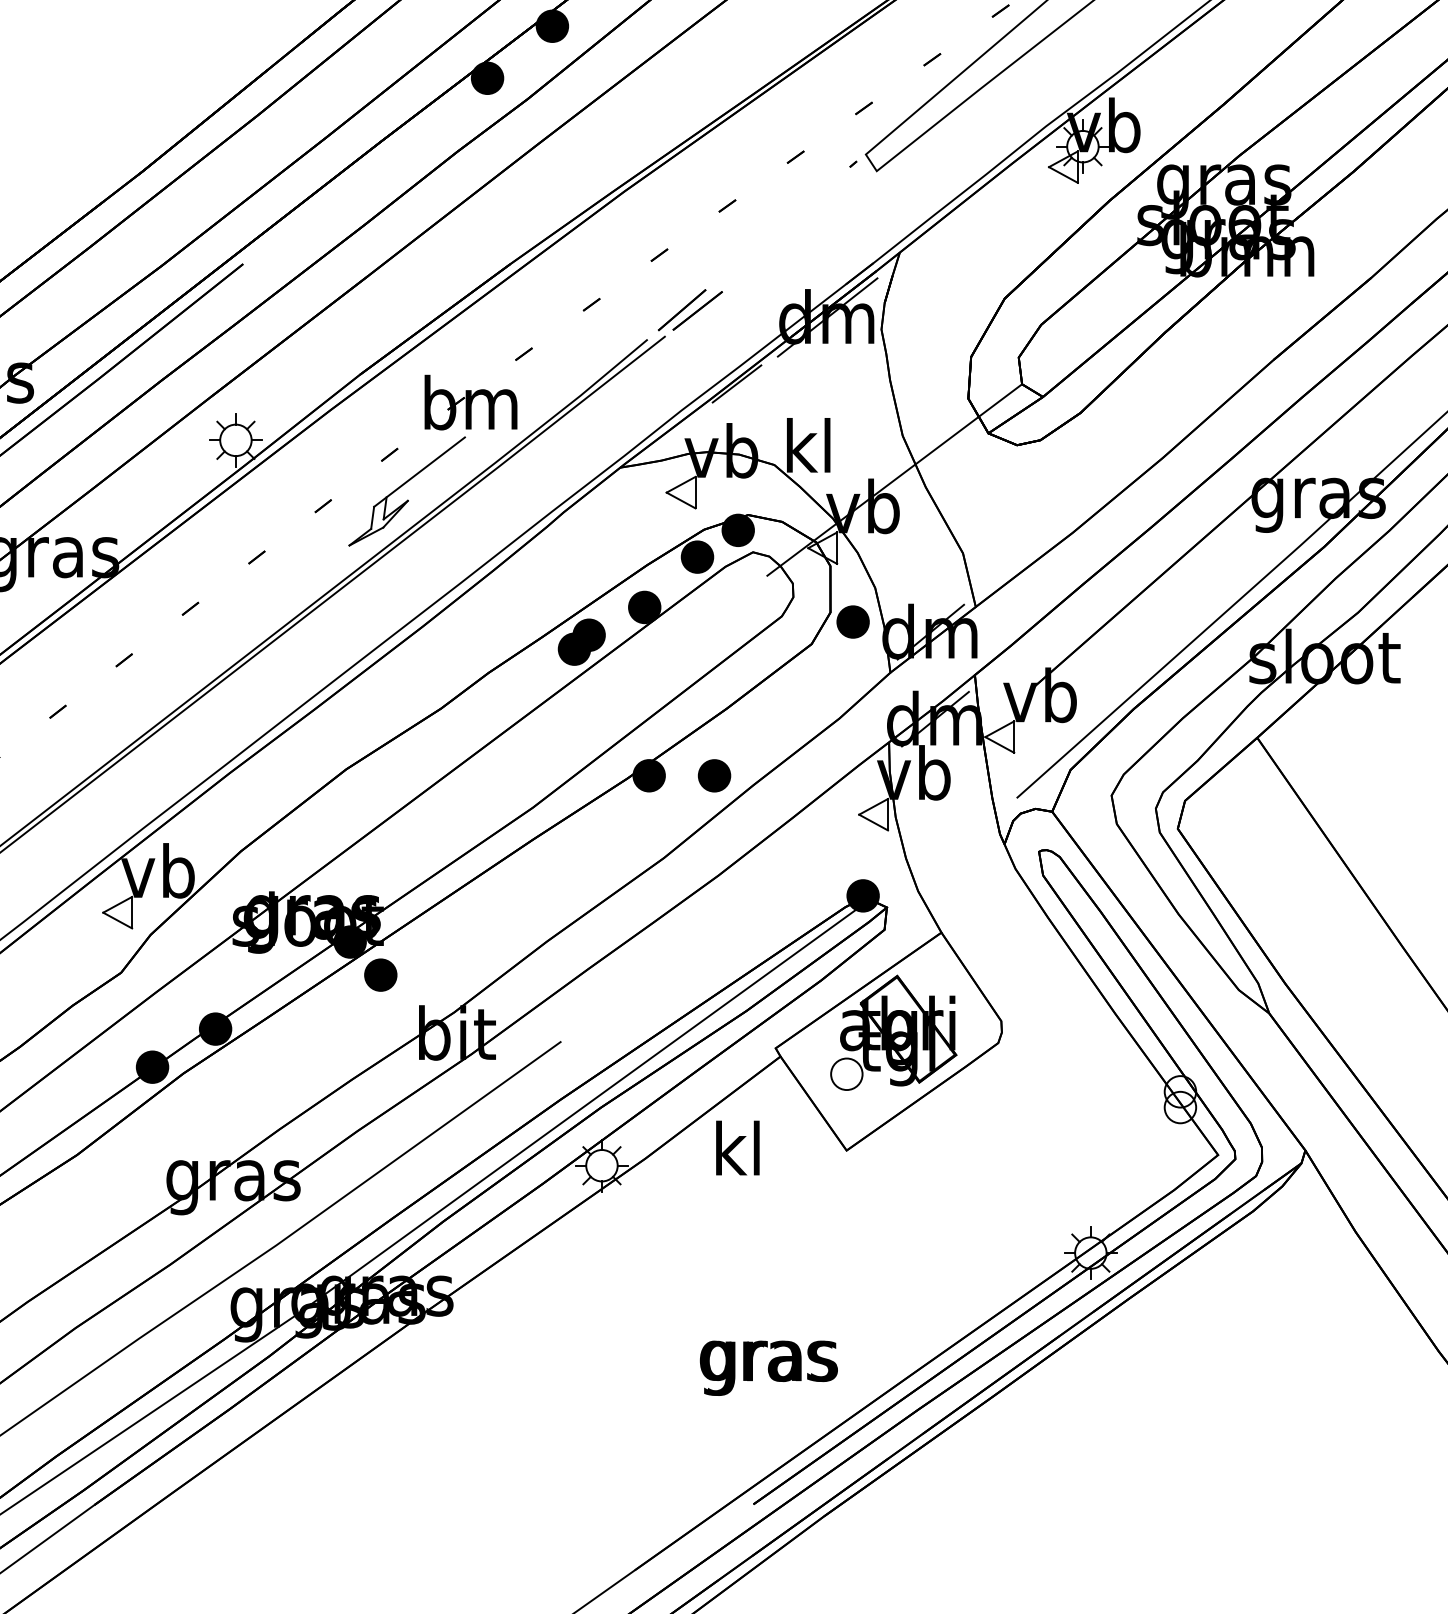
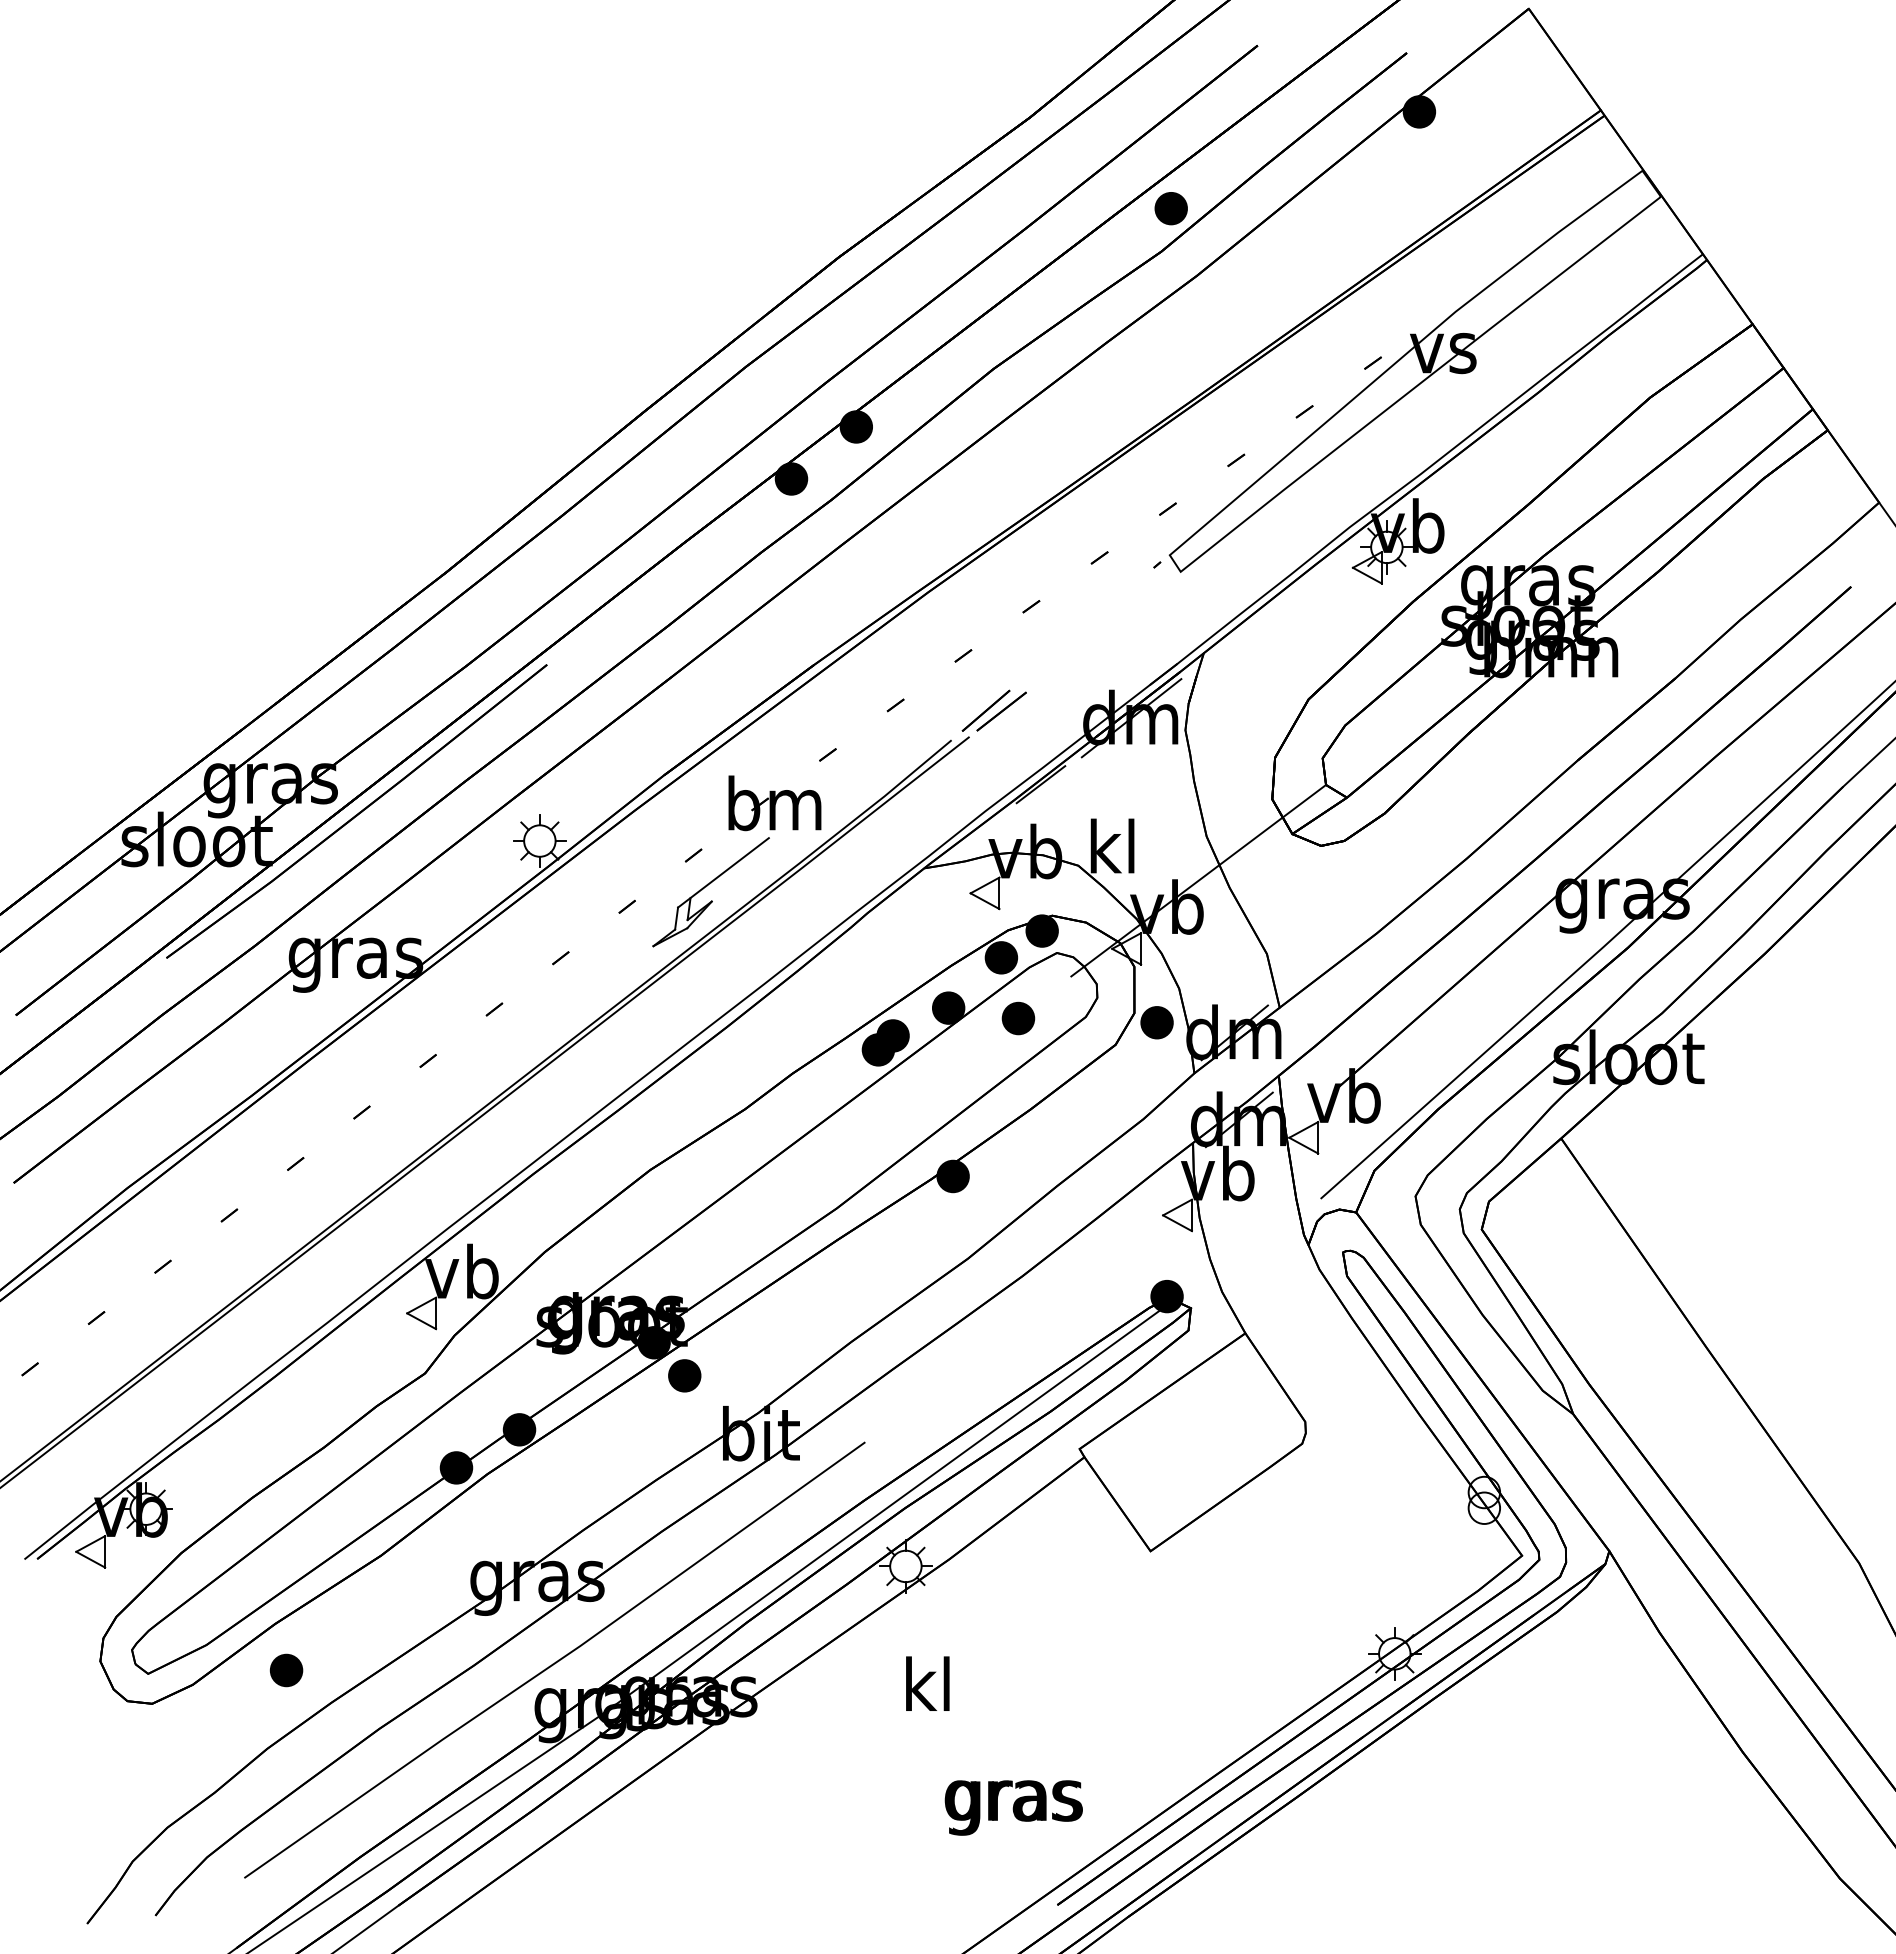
part: (714, 775) -> (1018, 1018), moved
part: (893, 1032) -> (1197, 1433), removed
text: (737, 1147) -> (927, 1683), moved
text: (768, 1367) -> (1013, 1807), moved

